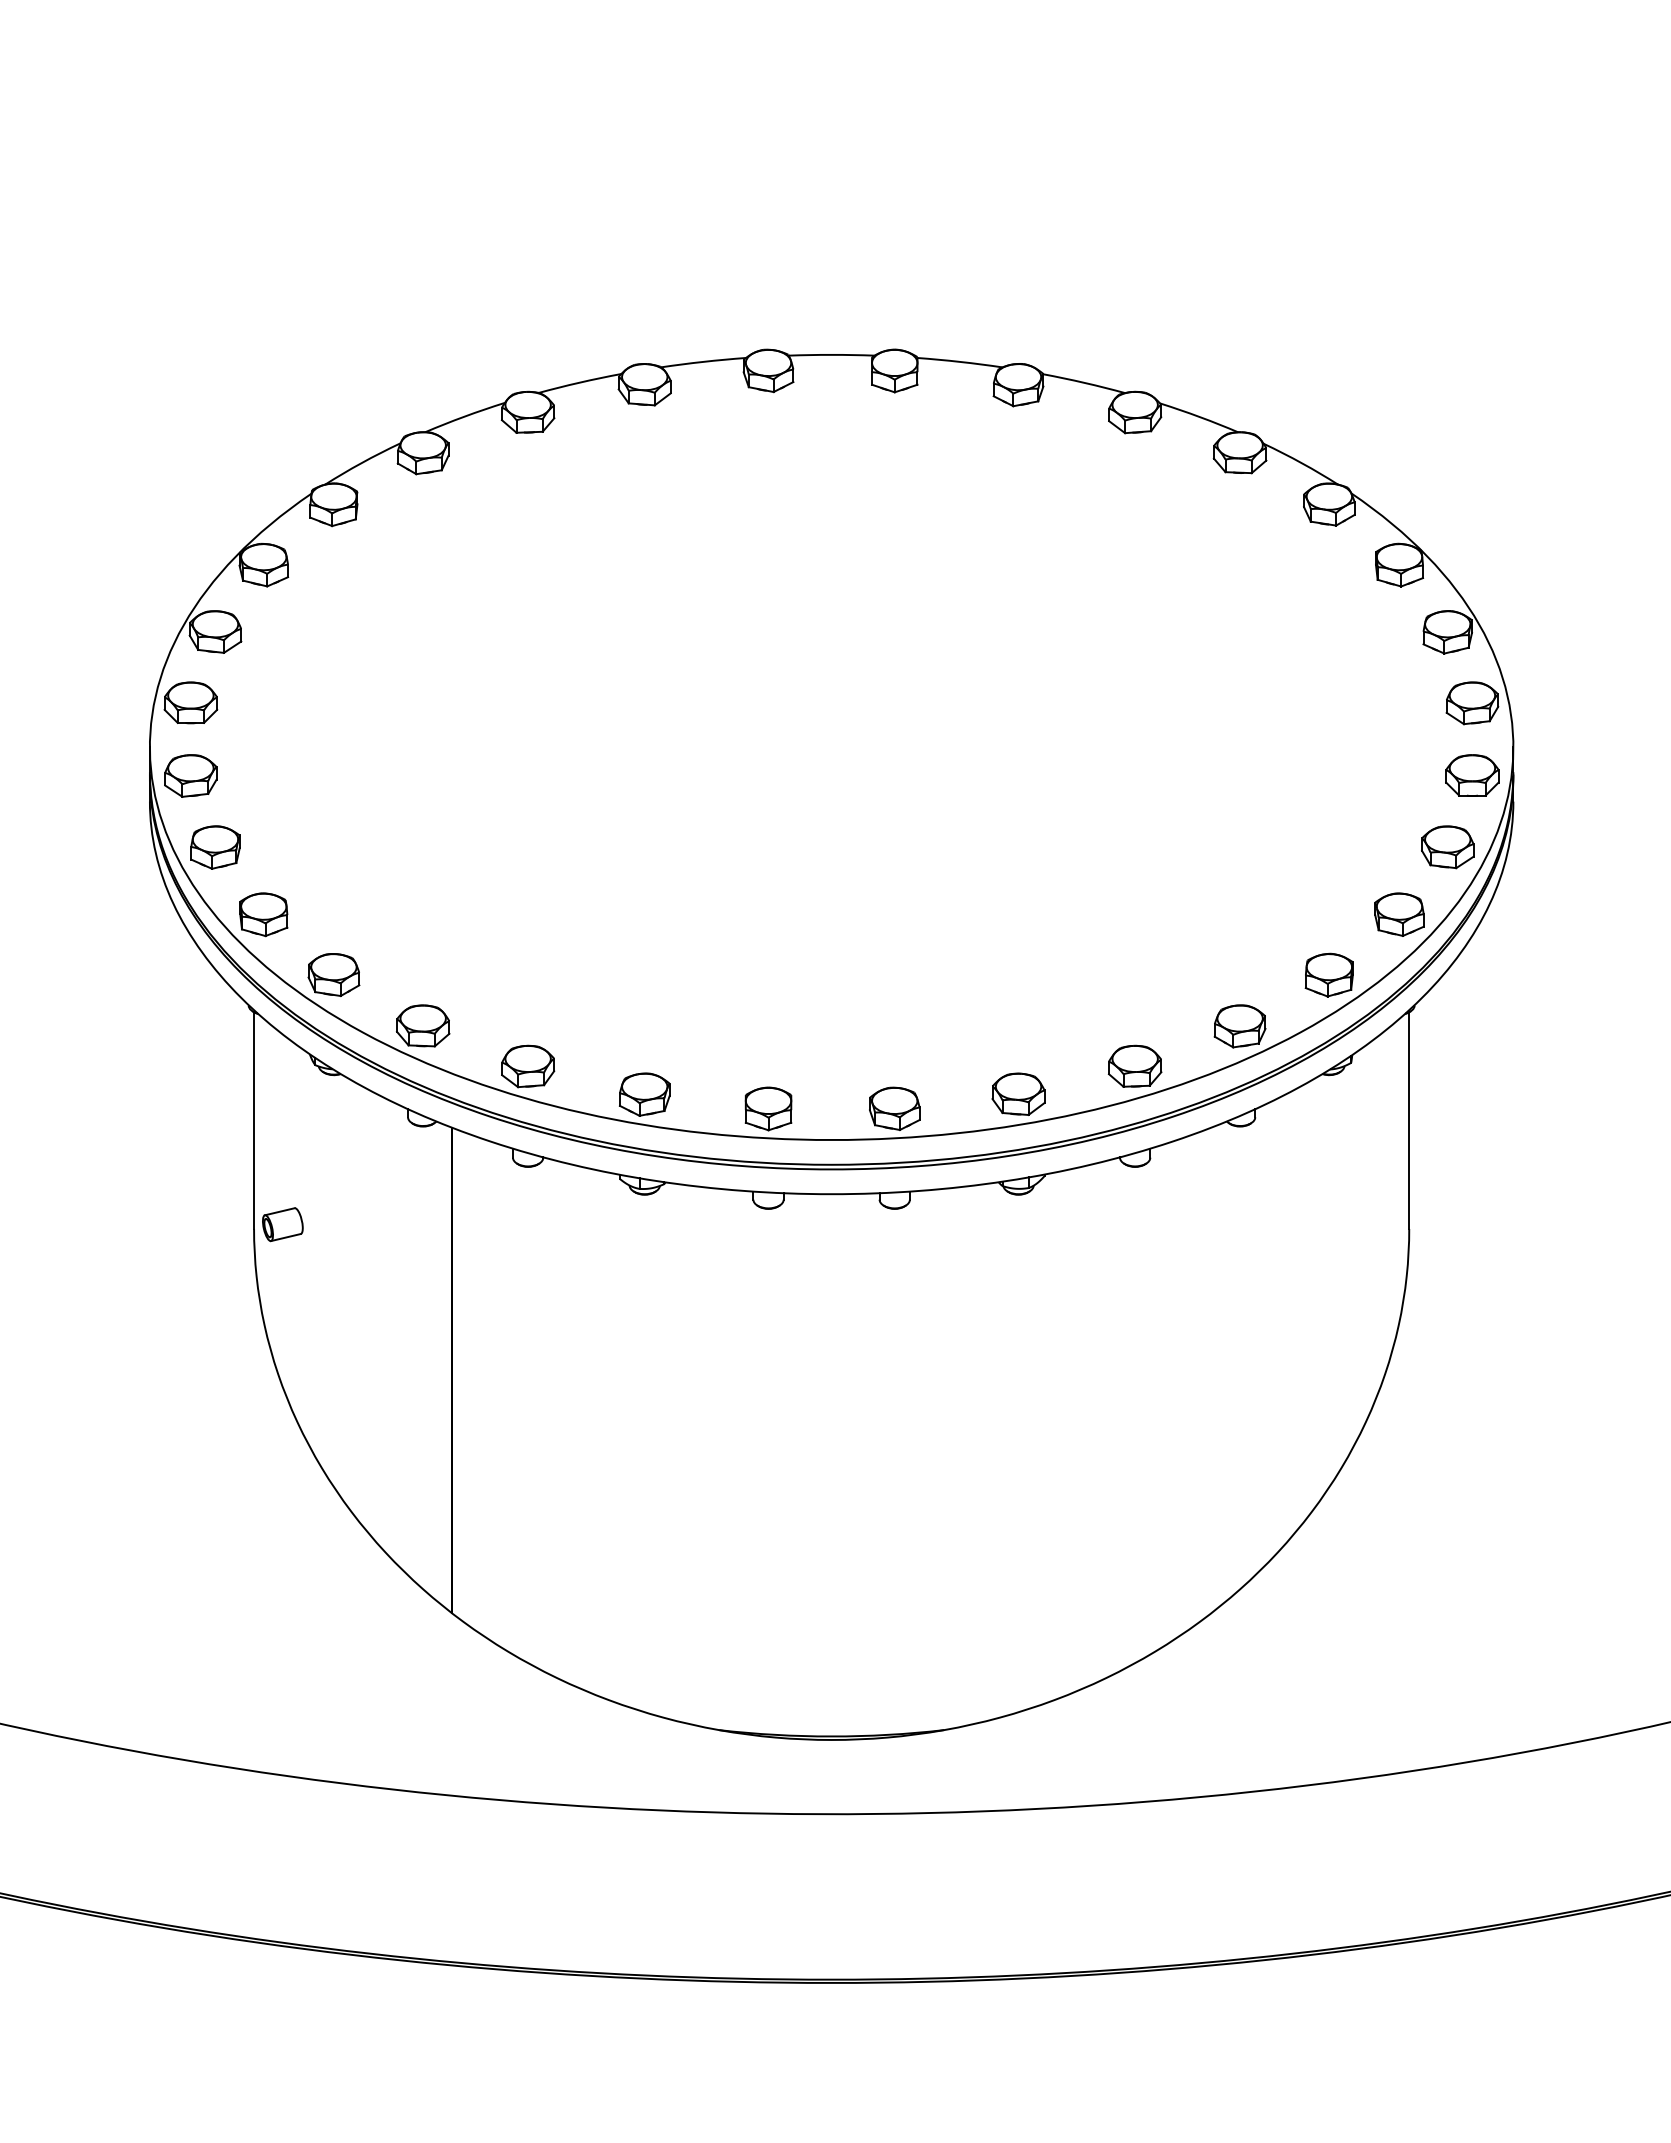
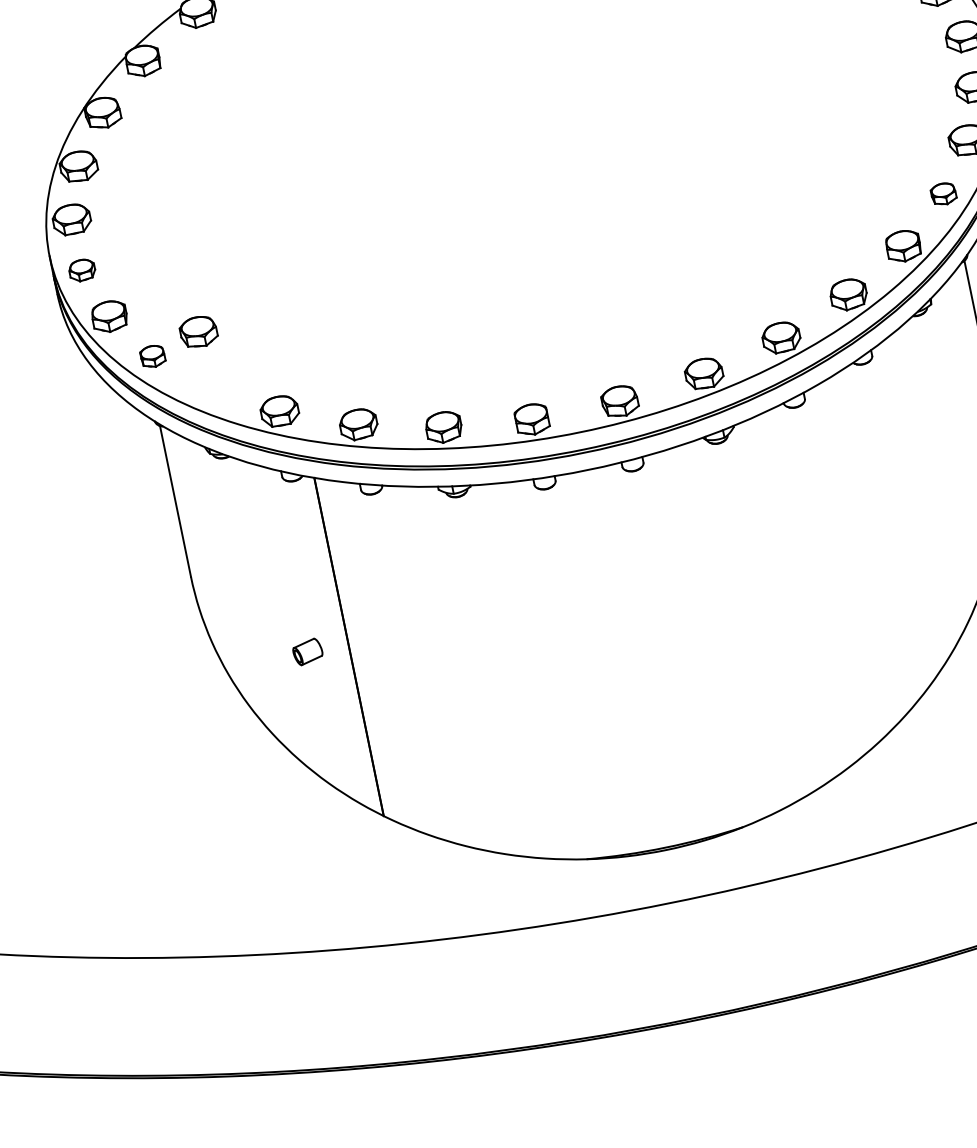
part: (190, 775) -> (81, 270), size x0.7
part: (263, 914) -> (152, 356), size x0.7
part: (1399, 914) -> (943, 194), size x0.7
part: (333, 975) -> (198, 332), moved
part: (282, 1224) -> (307, 651), moved

